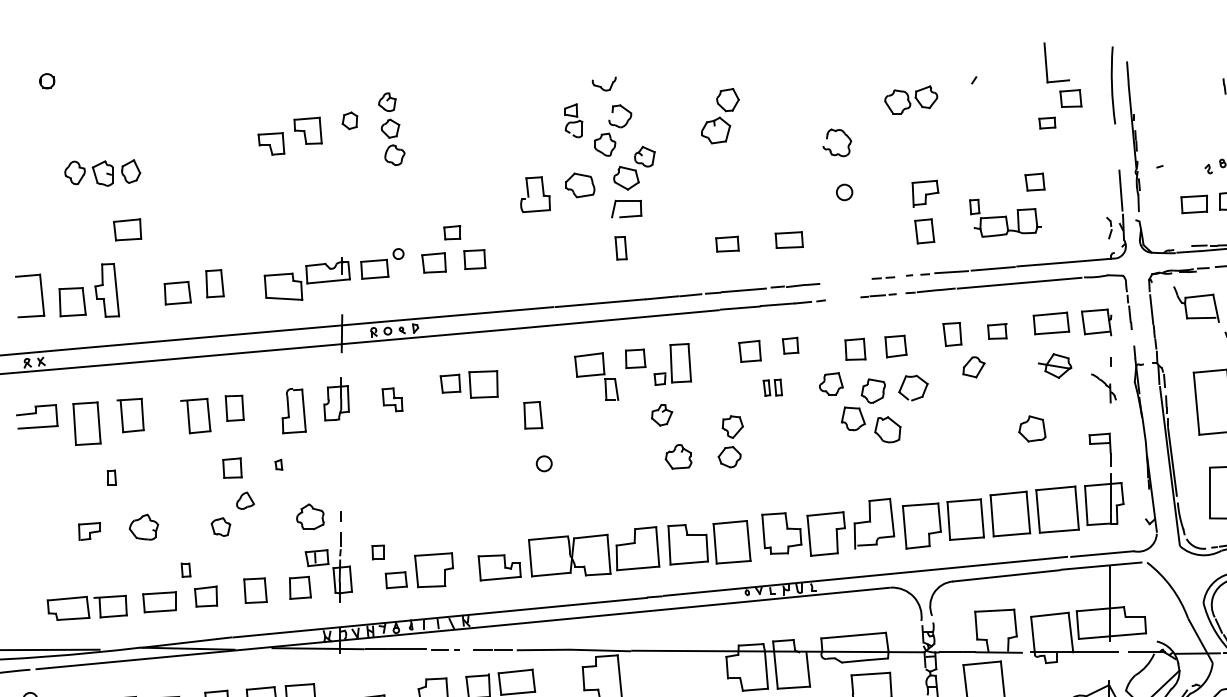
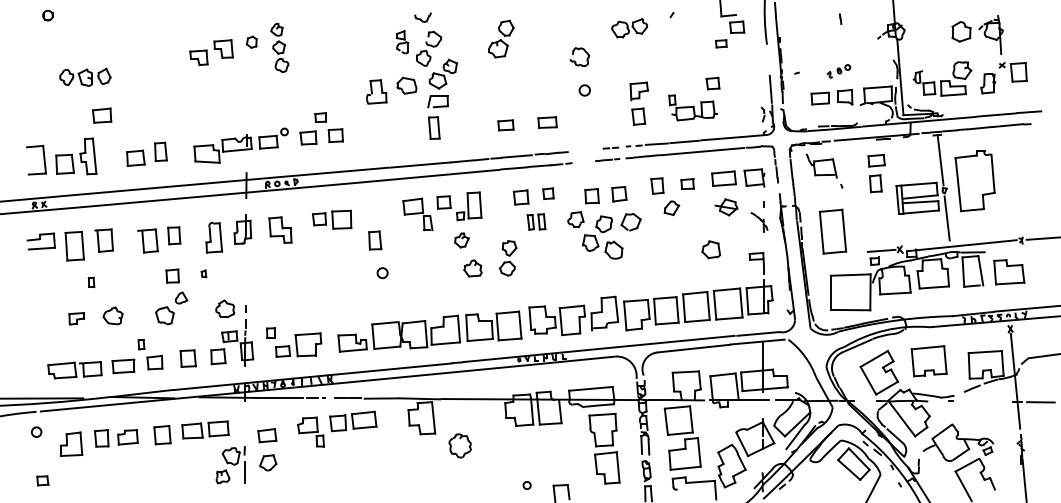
part: (621, 247) -> (434, 127), size x1.43
part: (772, 387) -> (536, 221), size x1.43
part: (392, 398) -> (280, 229), size x1.67
part: (220, 526) -> (164, 315), size x1.43

